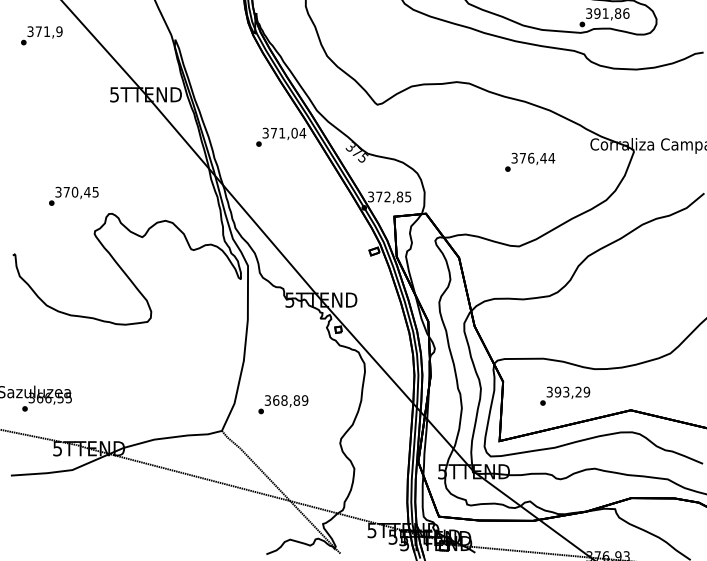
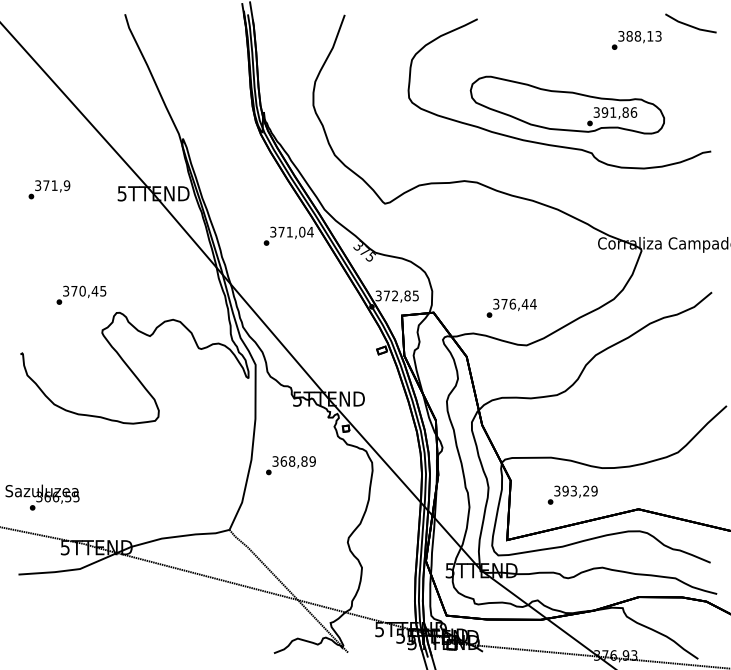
text: (41, 35) -> (49, 189), moved
text: (529, 161) -> (511, 307), moved
text: (282, 404) -> (290, 465), moved

